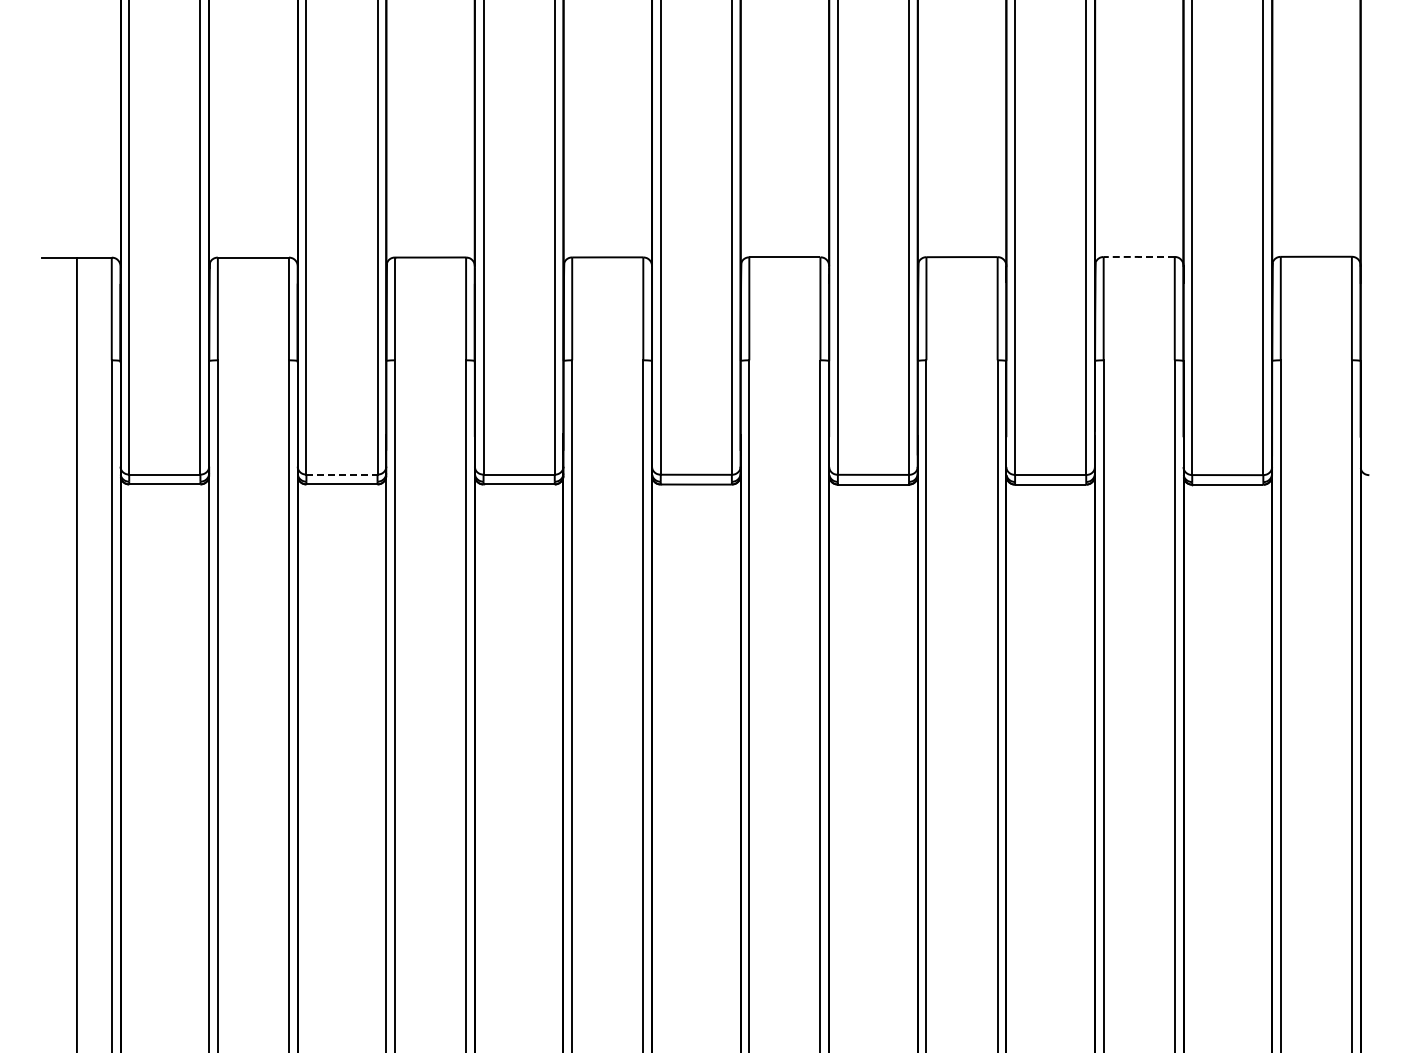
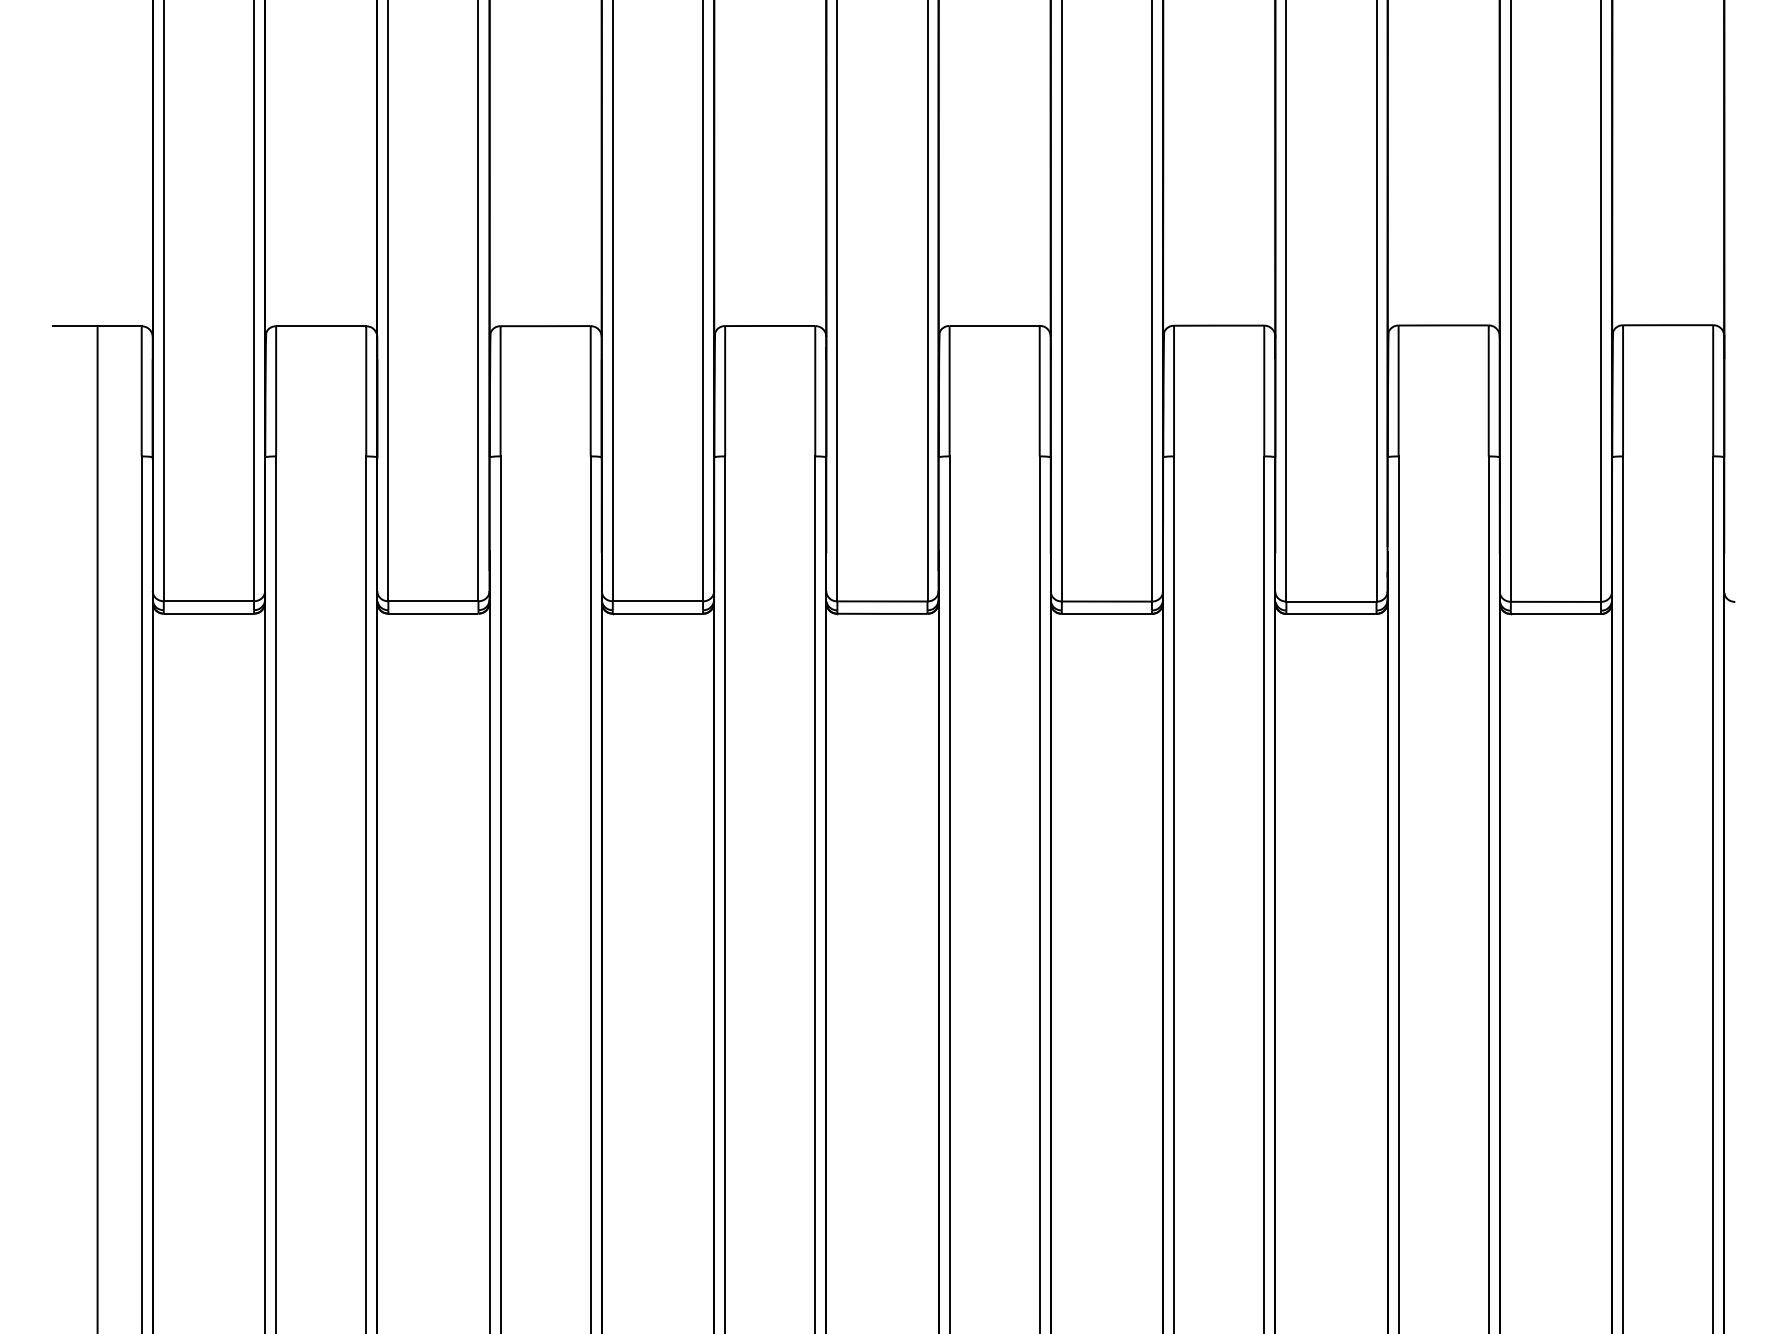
line: (1138, 256) -> (1442, 324), dashed -> solid
line: (341, 474) -> (432, 601), dashed -> solid

